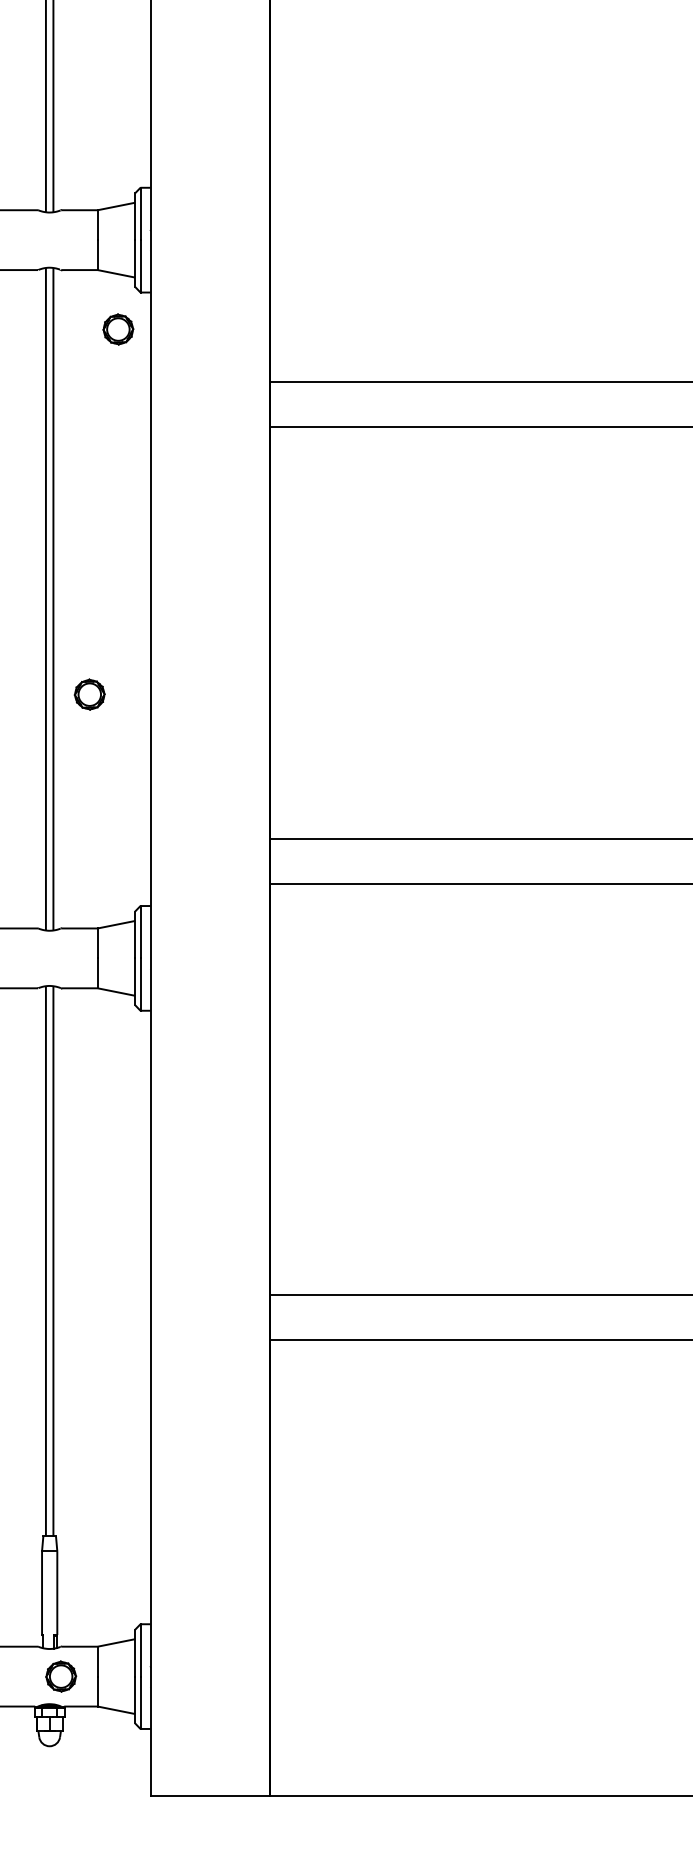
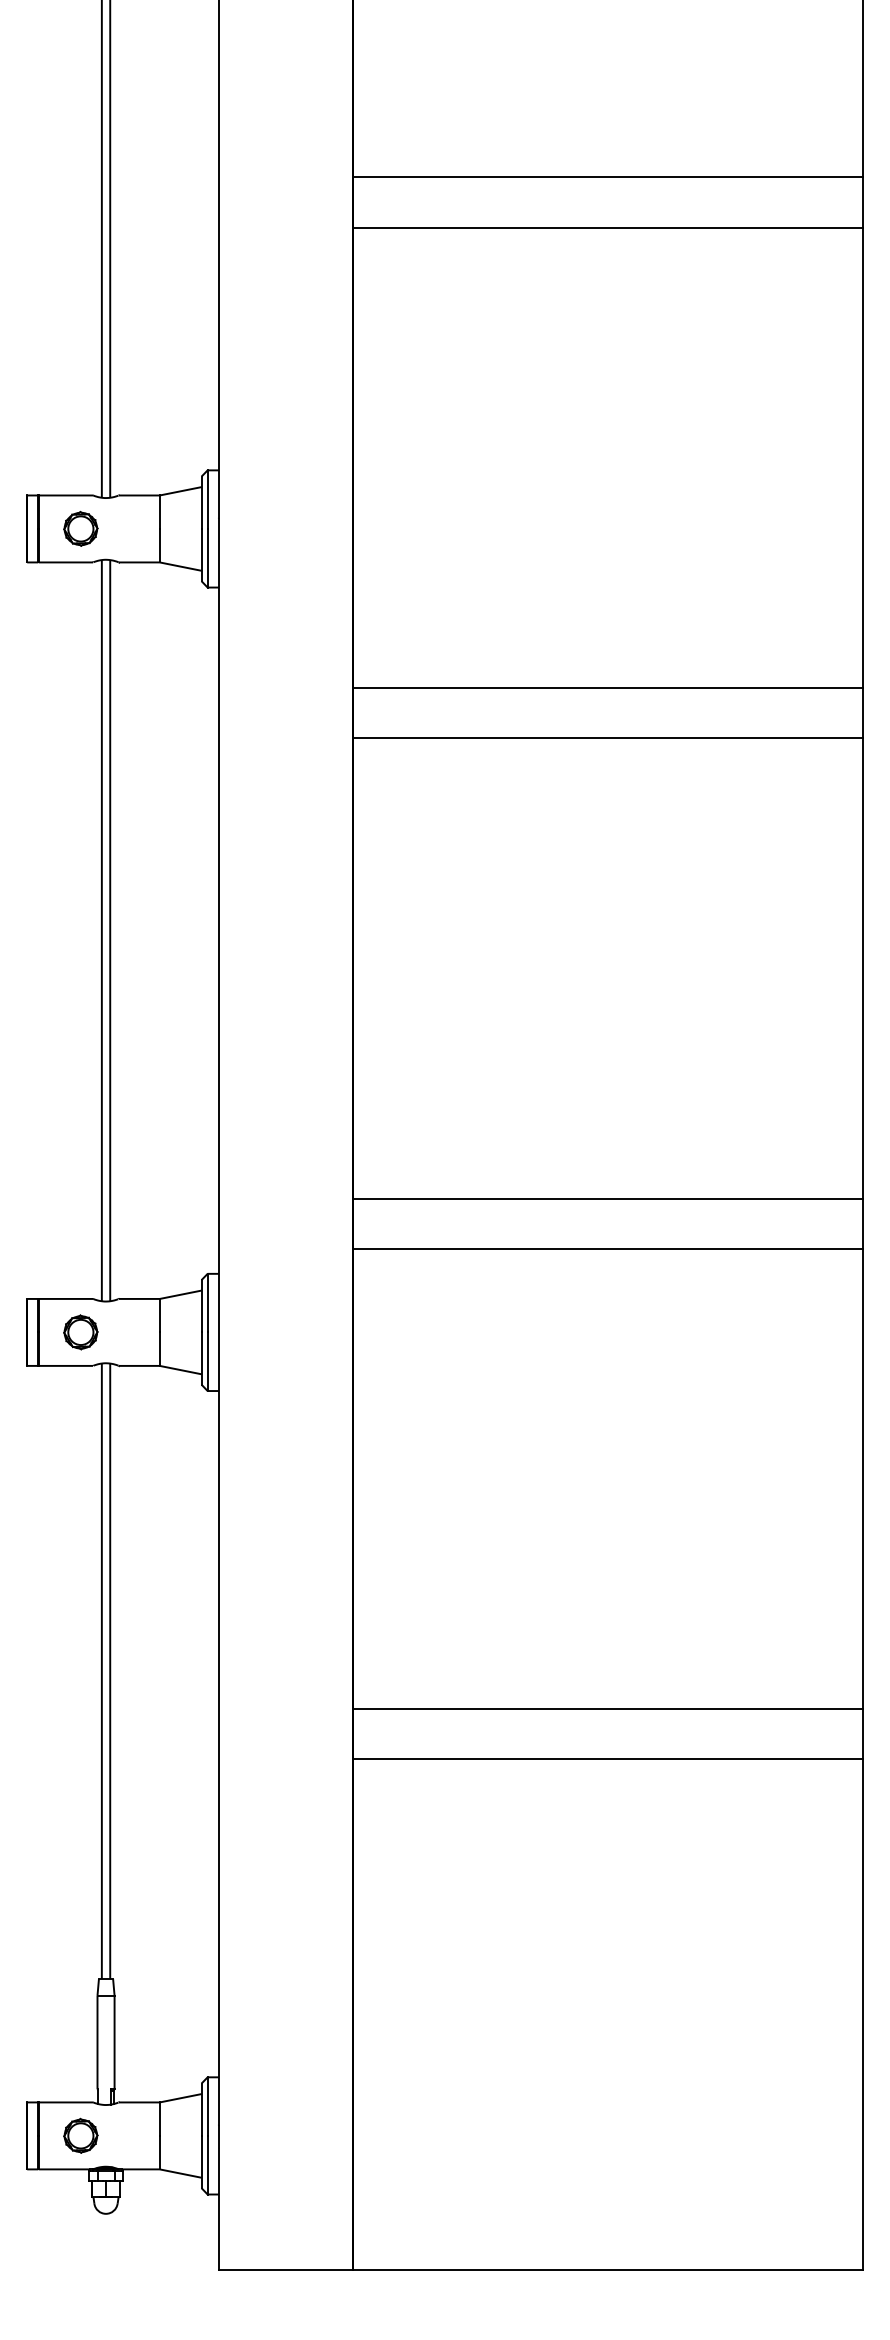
part: (118, 329) -> (80, 528), moved
part: (89, 694) -> (80, 1332), moved
part: (60, 1676) -> (80, 2135), moved

